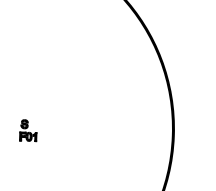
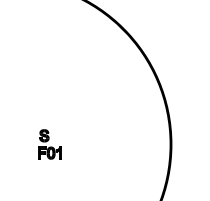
part: (27, 130) -> (49, 144), size x1.67

